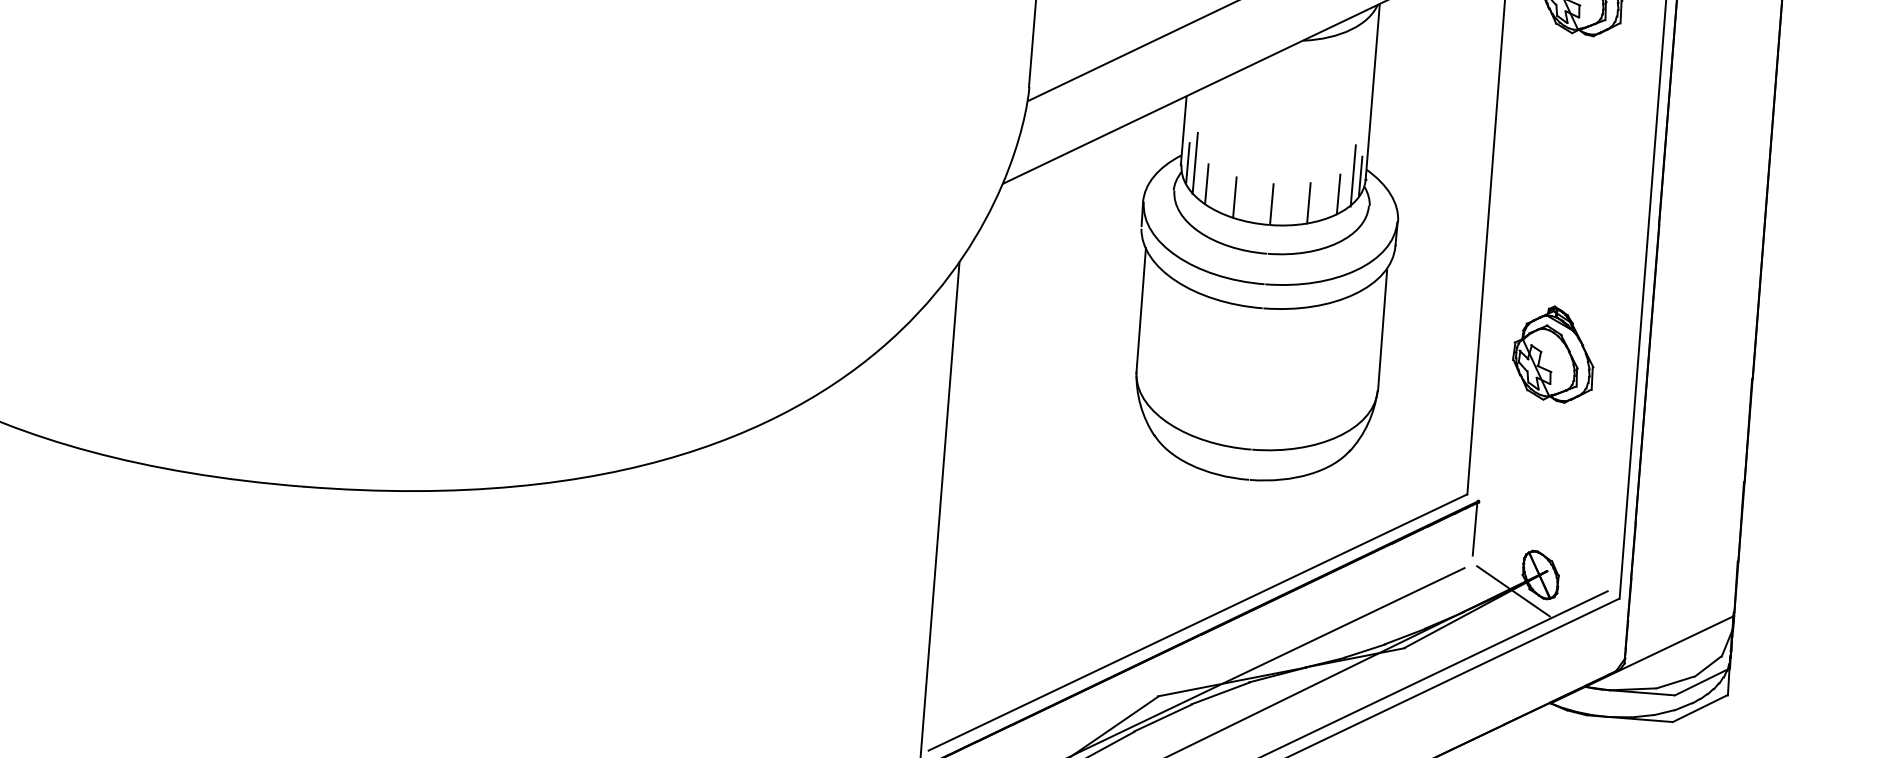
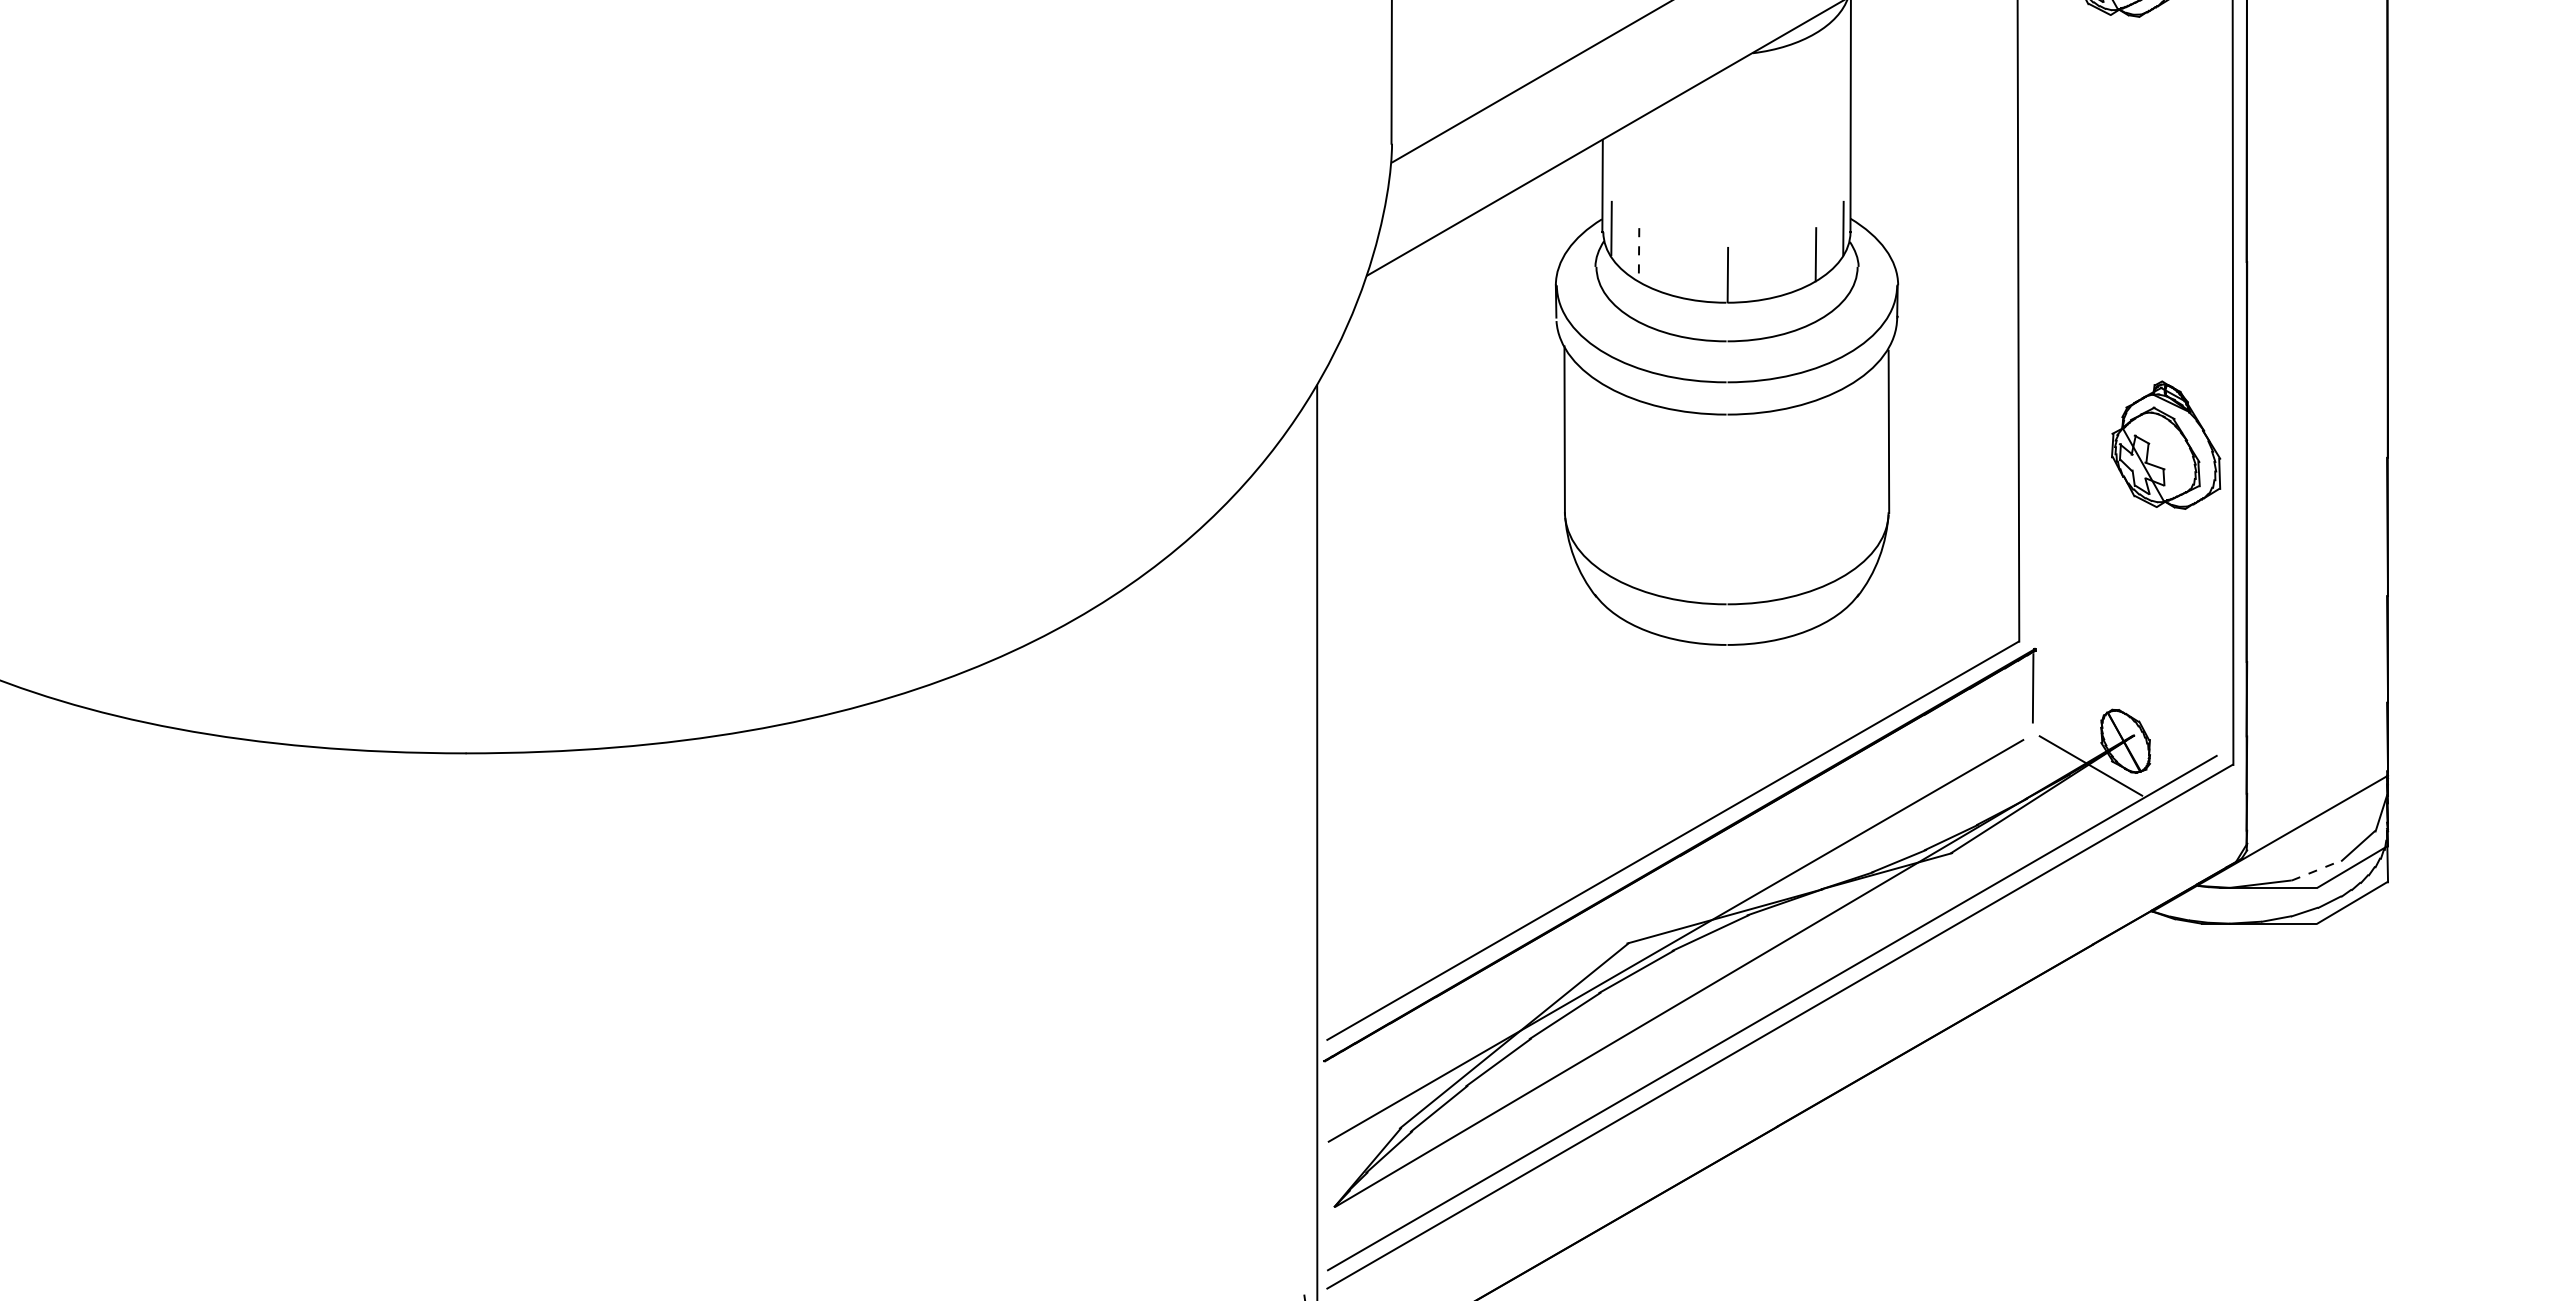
line: (1195, 163) -> (1621, 228), removed
line: (1353, 175) -> (1833, 228), removed
line: (1207, 183) -> (1639, 254), solid -> dashed
line: (1234, 197) -> (1677, 269), removed
line: (1308, 203) -> (1776, 269), removed
part: (1554, 353) -> (2166, 444), moved
line: (1675, 682) -> (2316, 870), solid -> dashed

